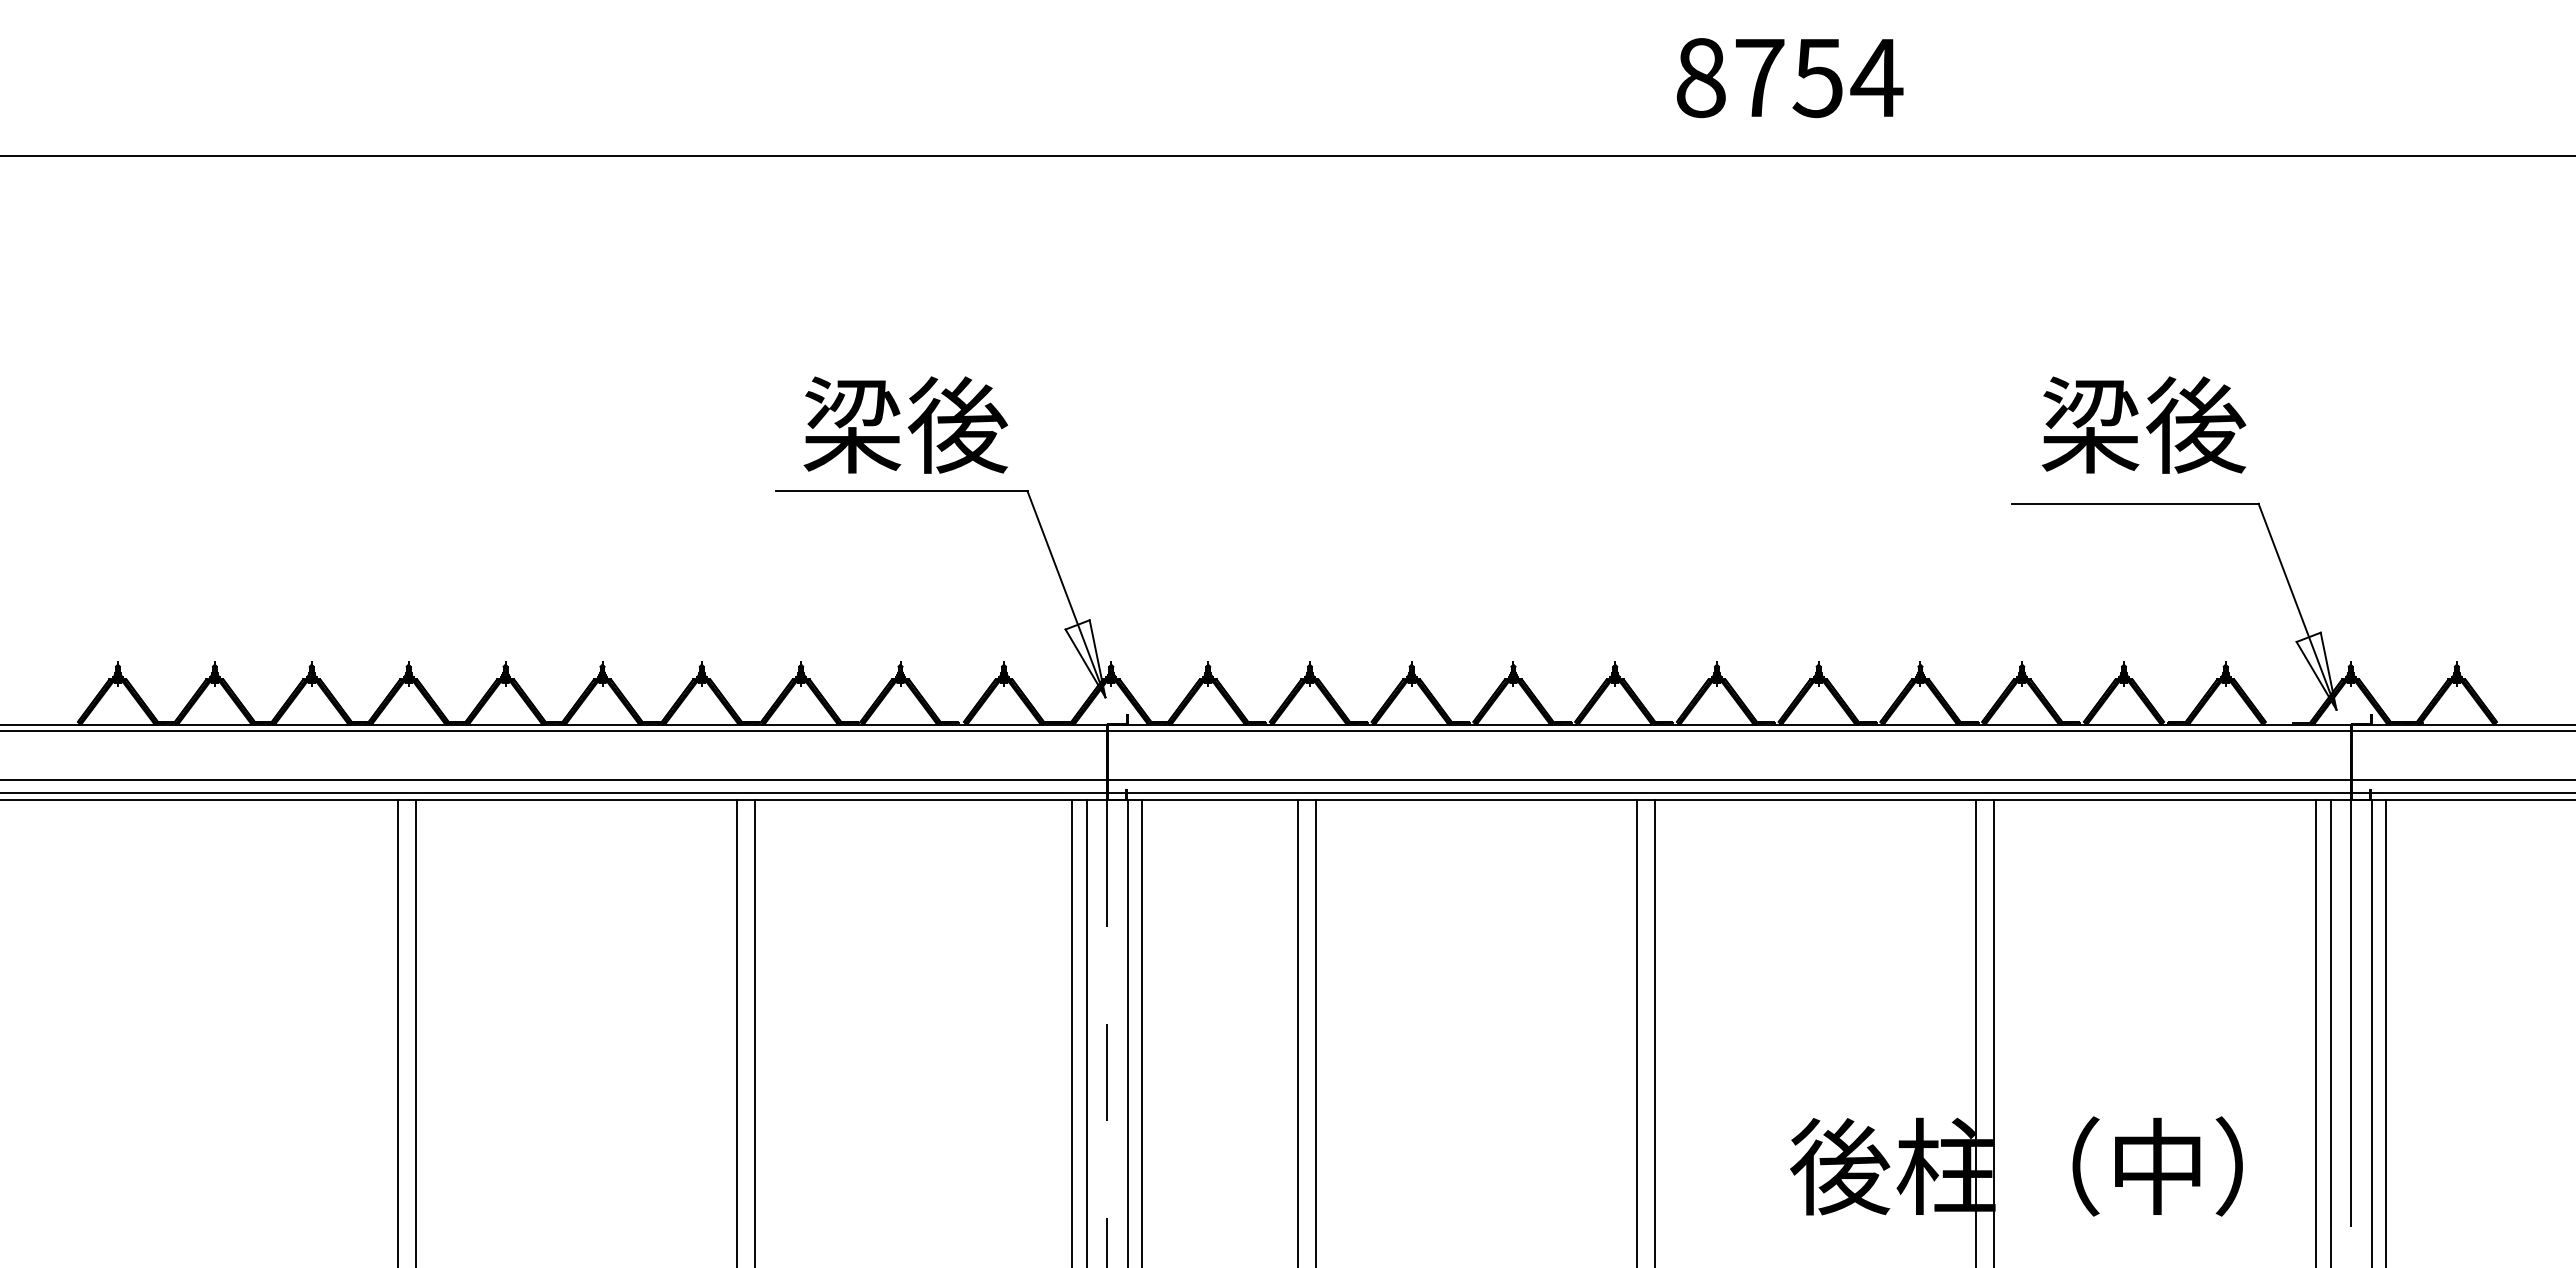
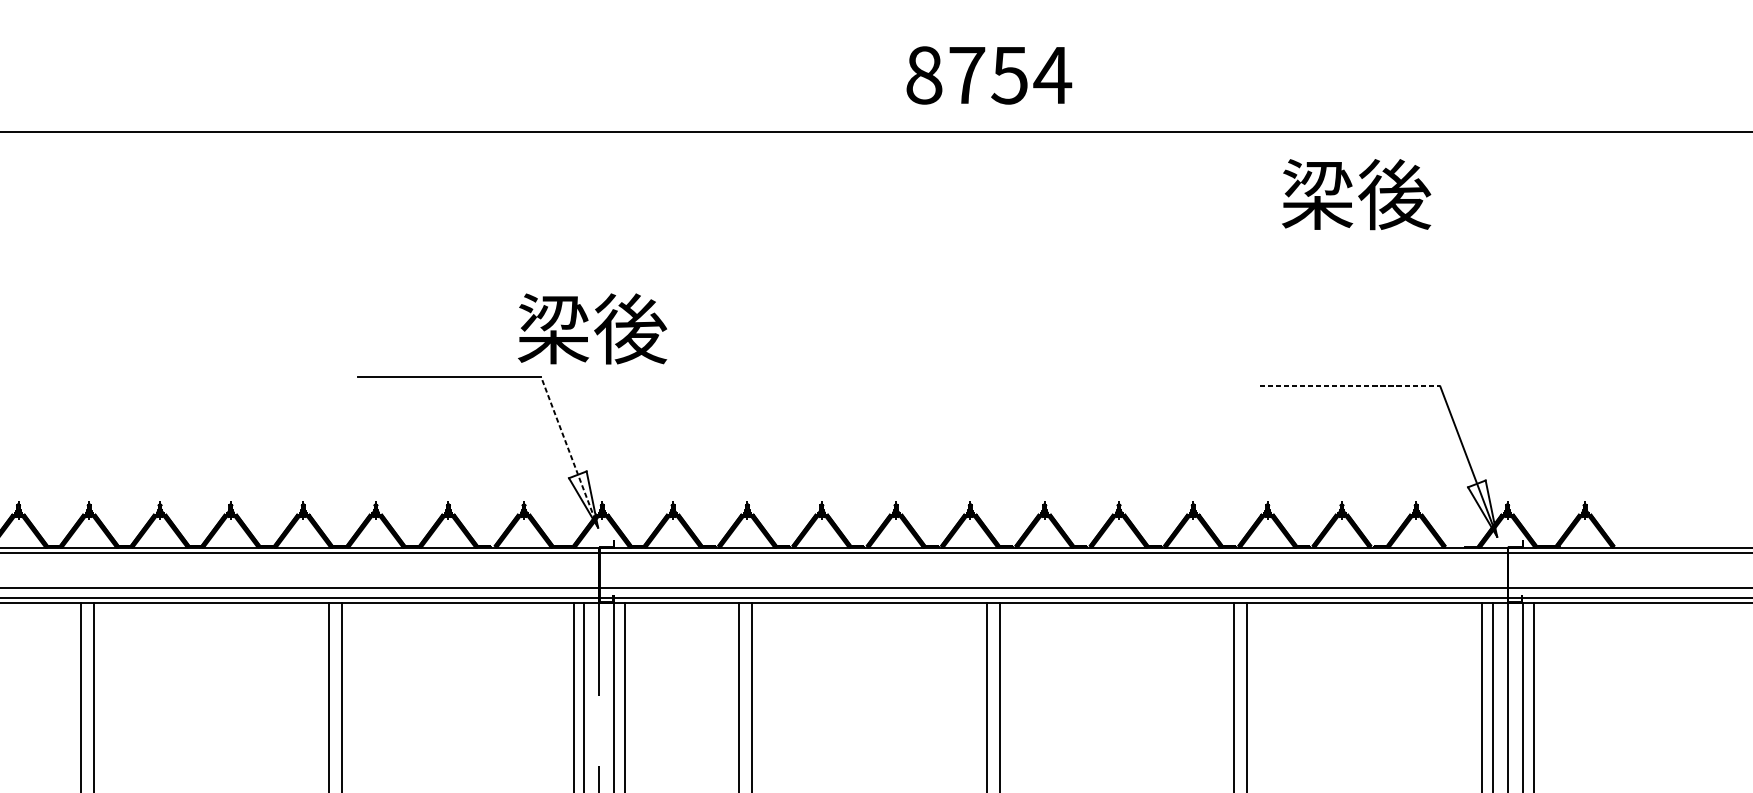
text: (1790, 78) -> (989, 75), moved
text: (905, 424) -> (592, 328), moved
text: (2143, 424) -> (1356, 194), moved
line: (2135, 503) -> (1350, 386), solid -> dashed
line: (1066, 593) -> (569, 451), solid -> dashed

